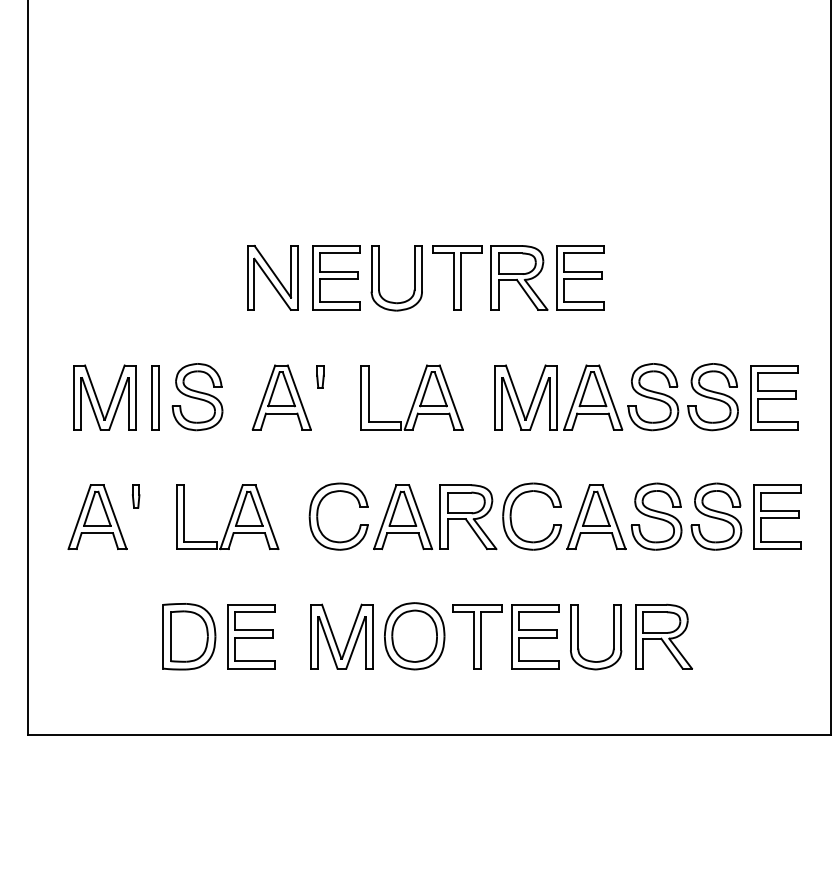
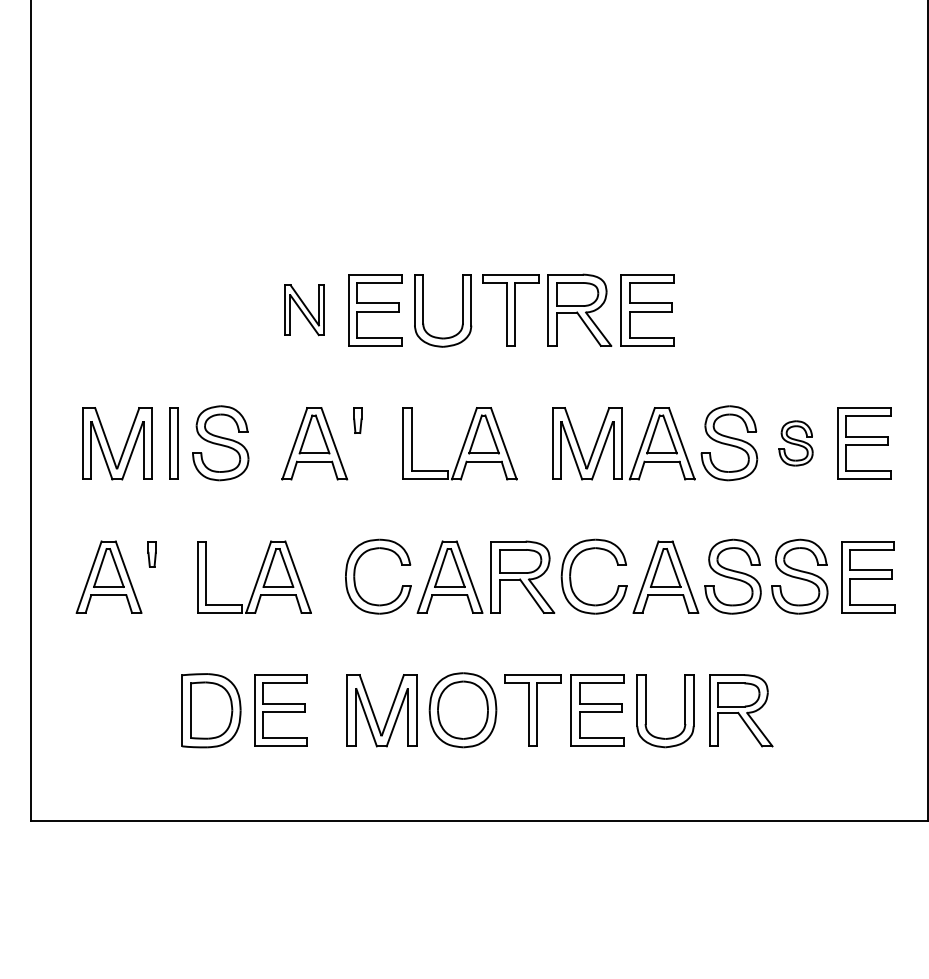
part: (272, 277) -> (304, 309), size x0.7
part: (712, 397) -> (795, 443), size x0.6

